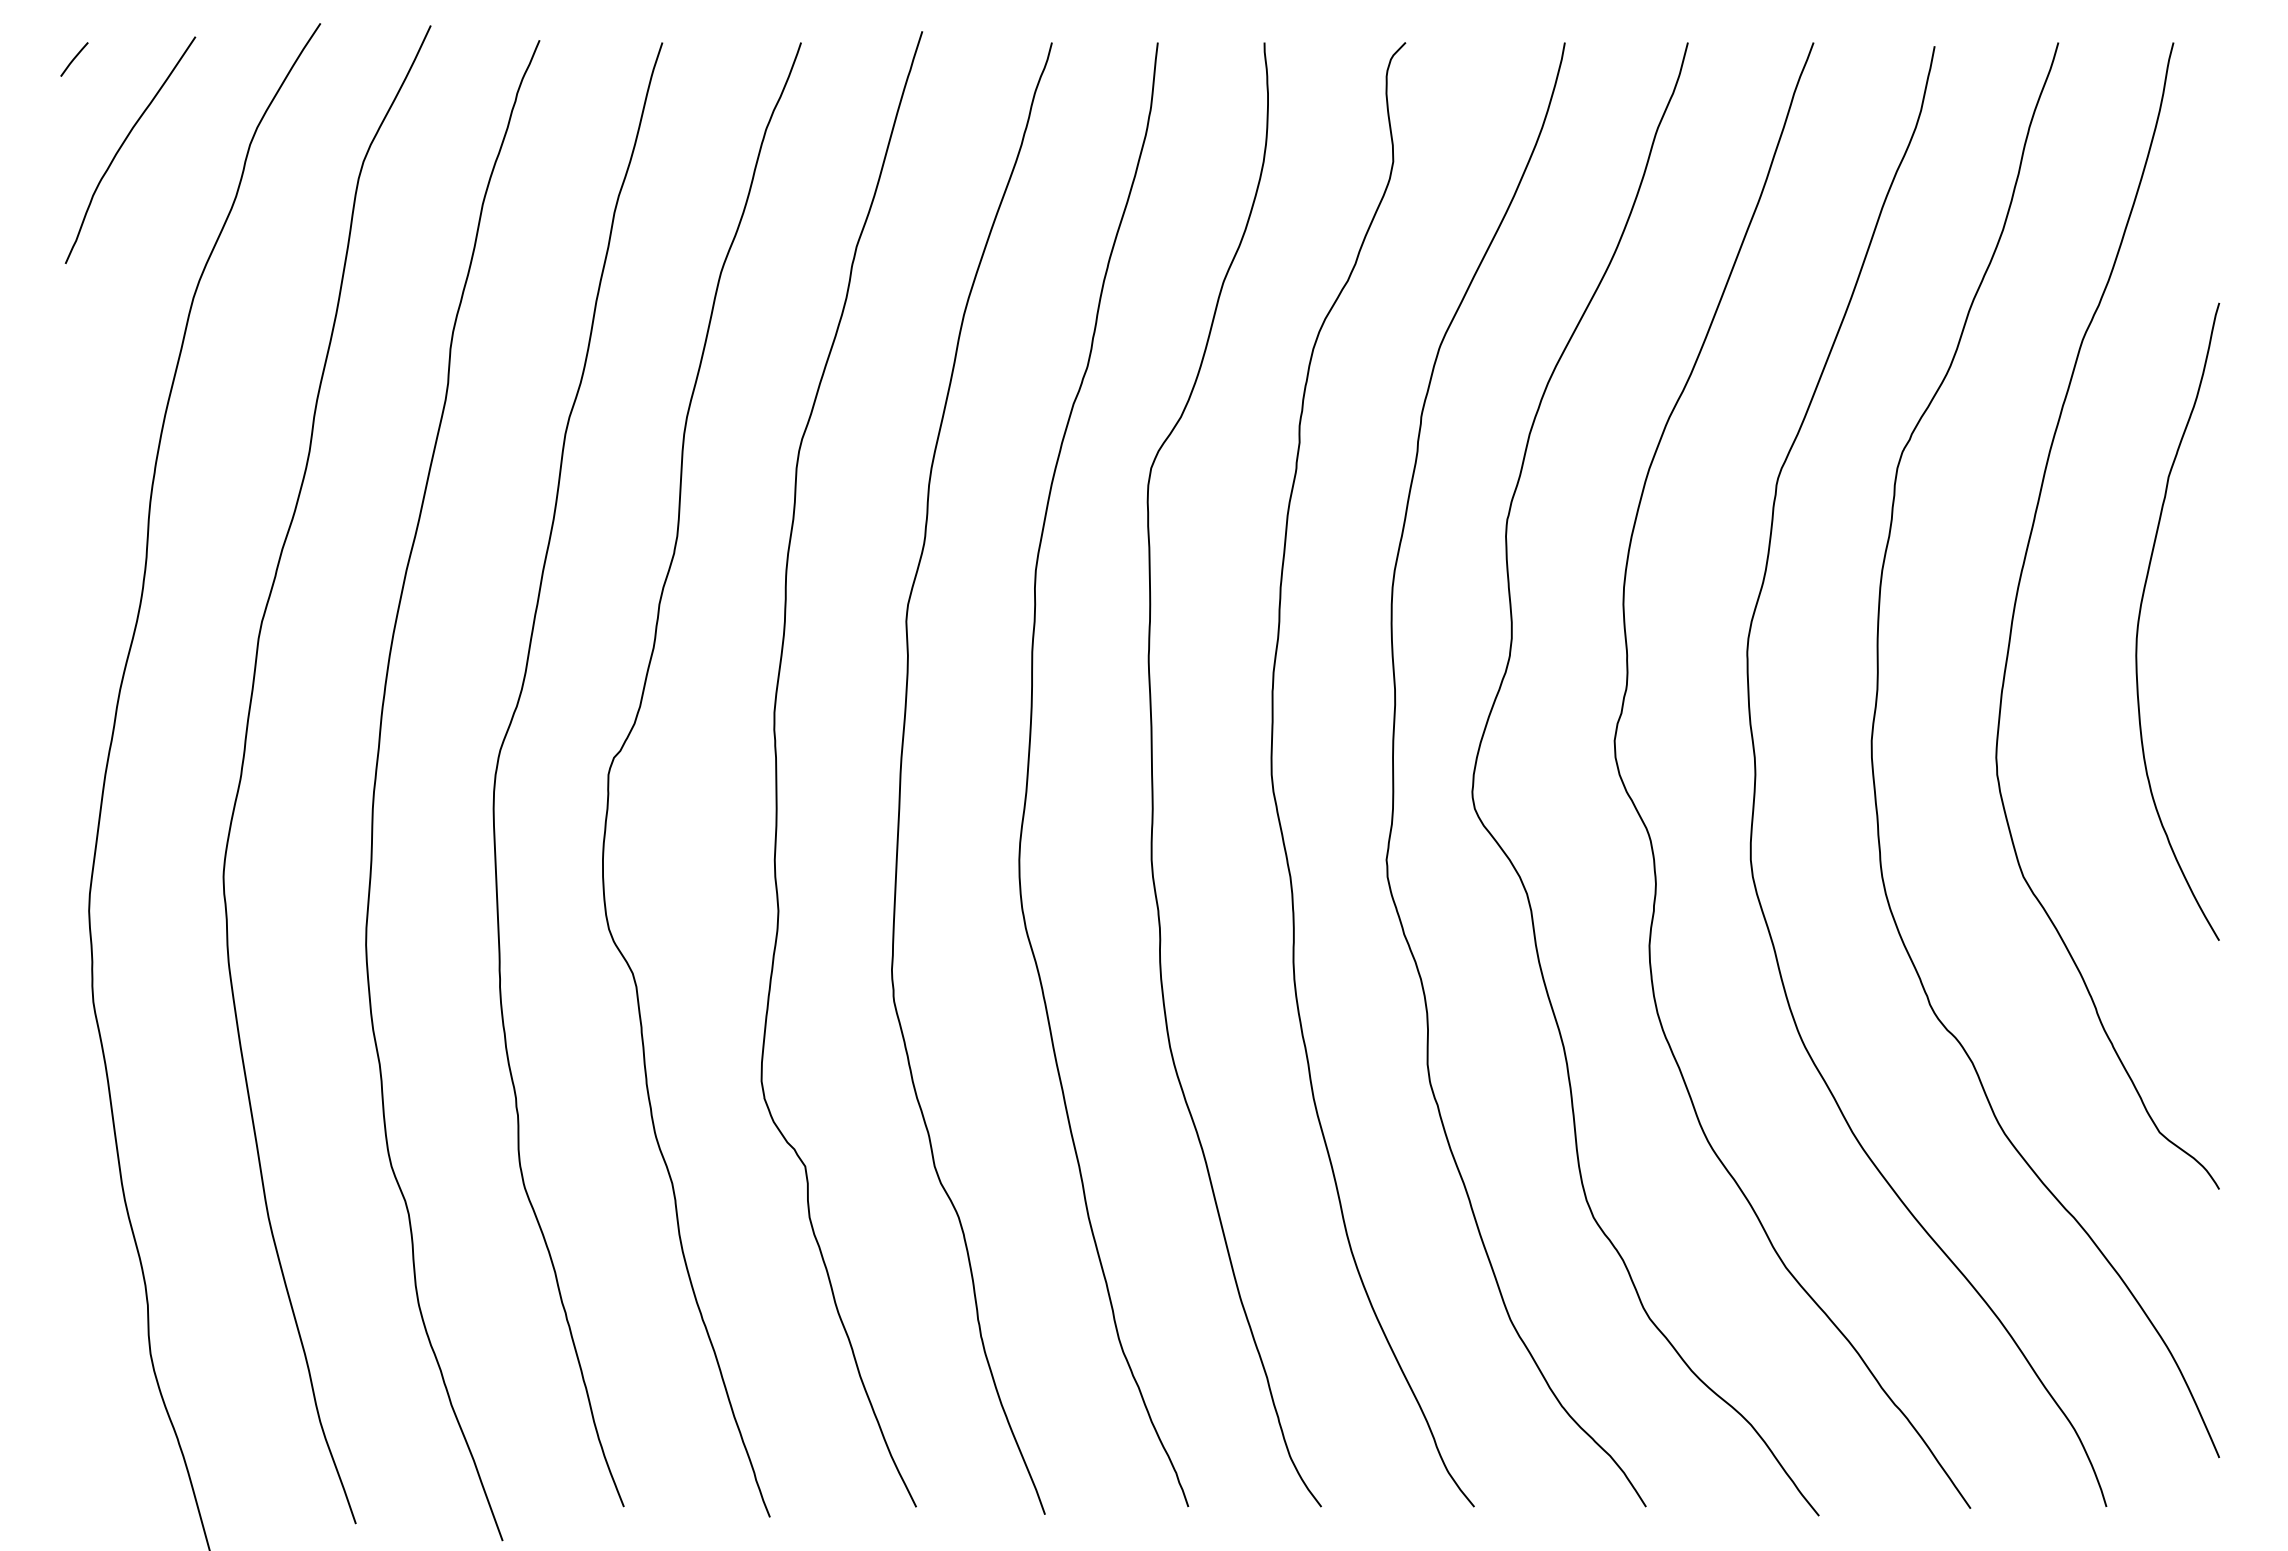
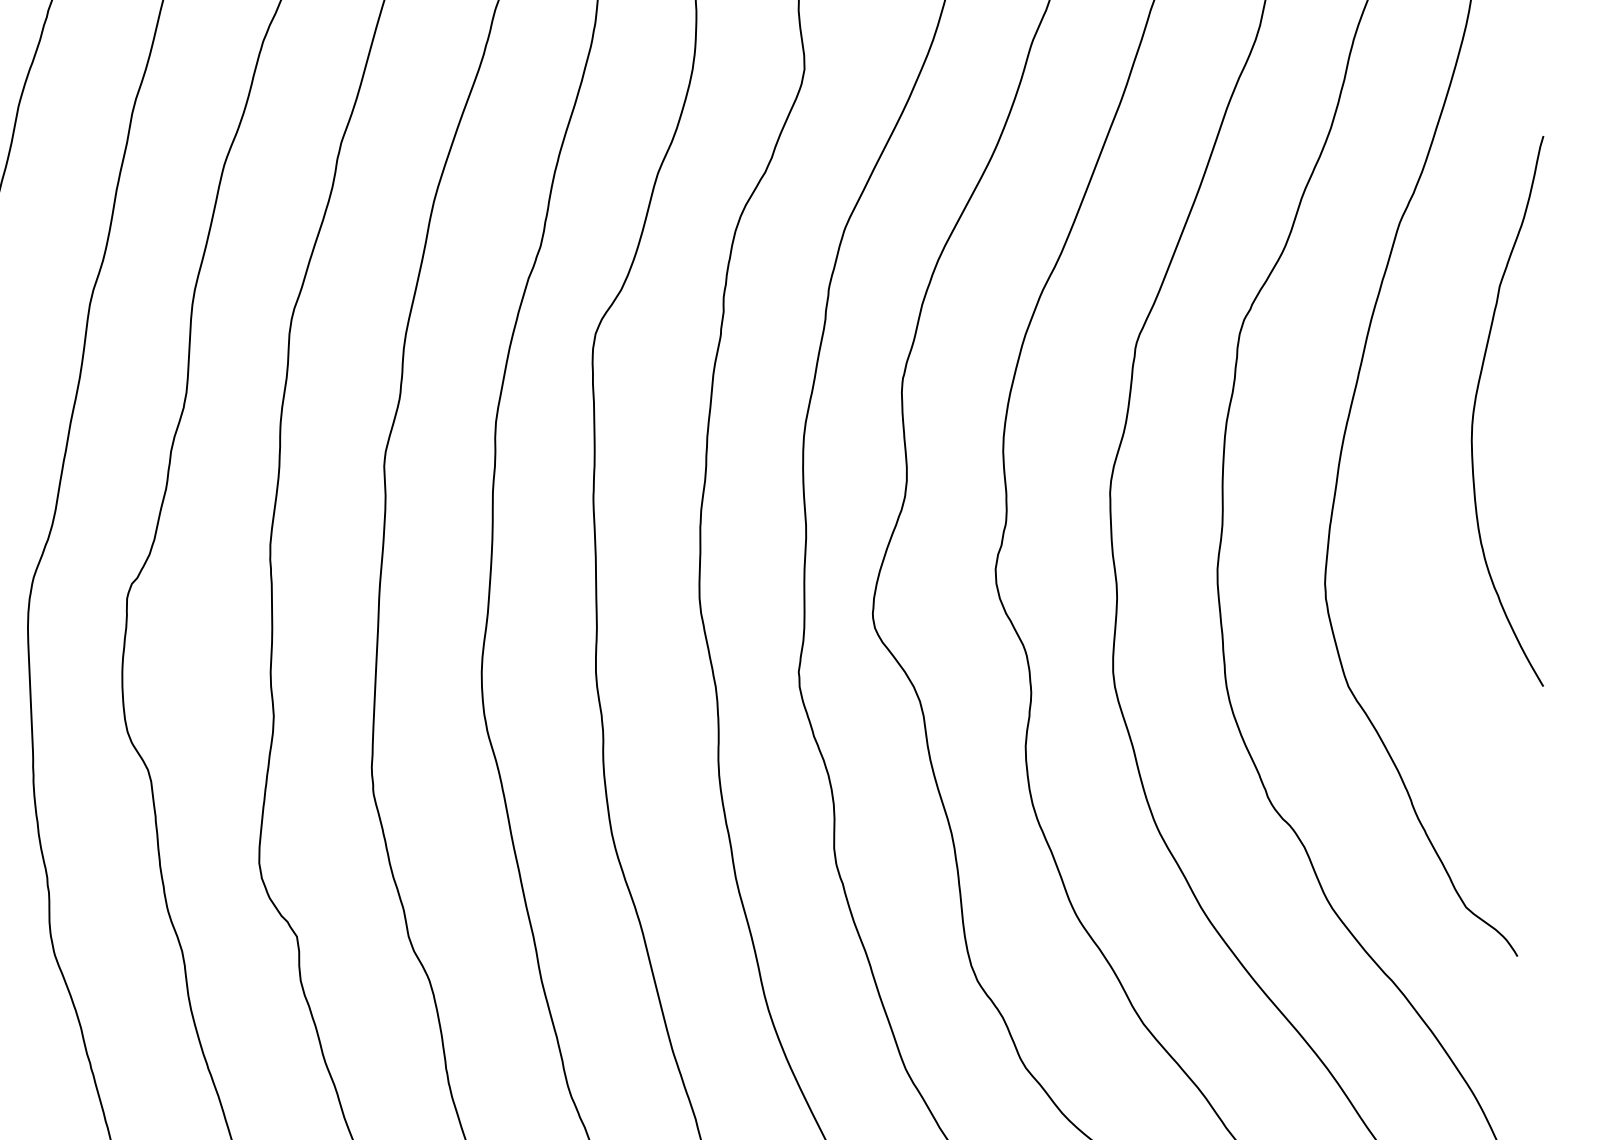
curve: (2140, 616) -> (1475, 406), moved

